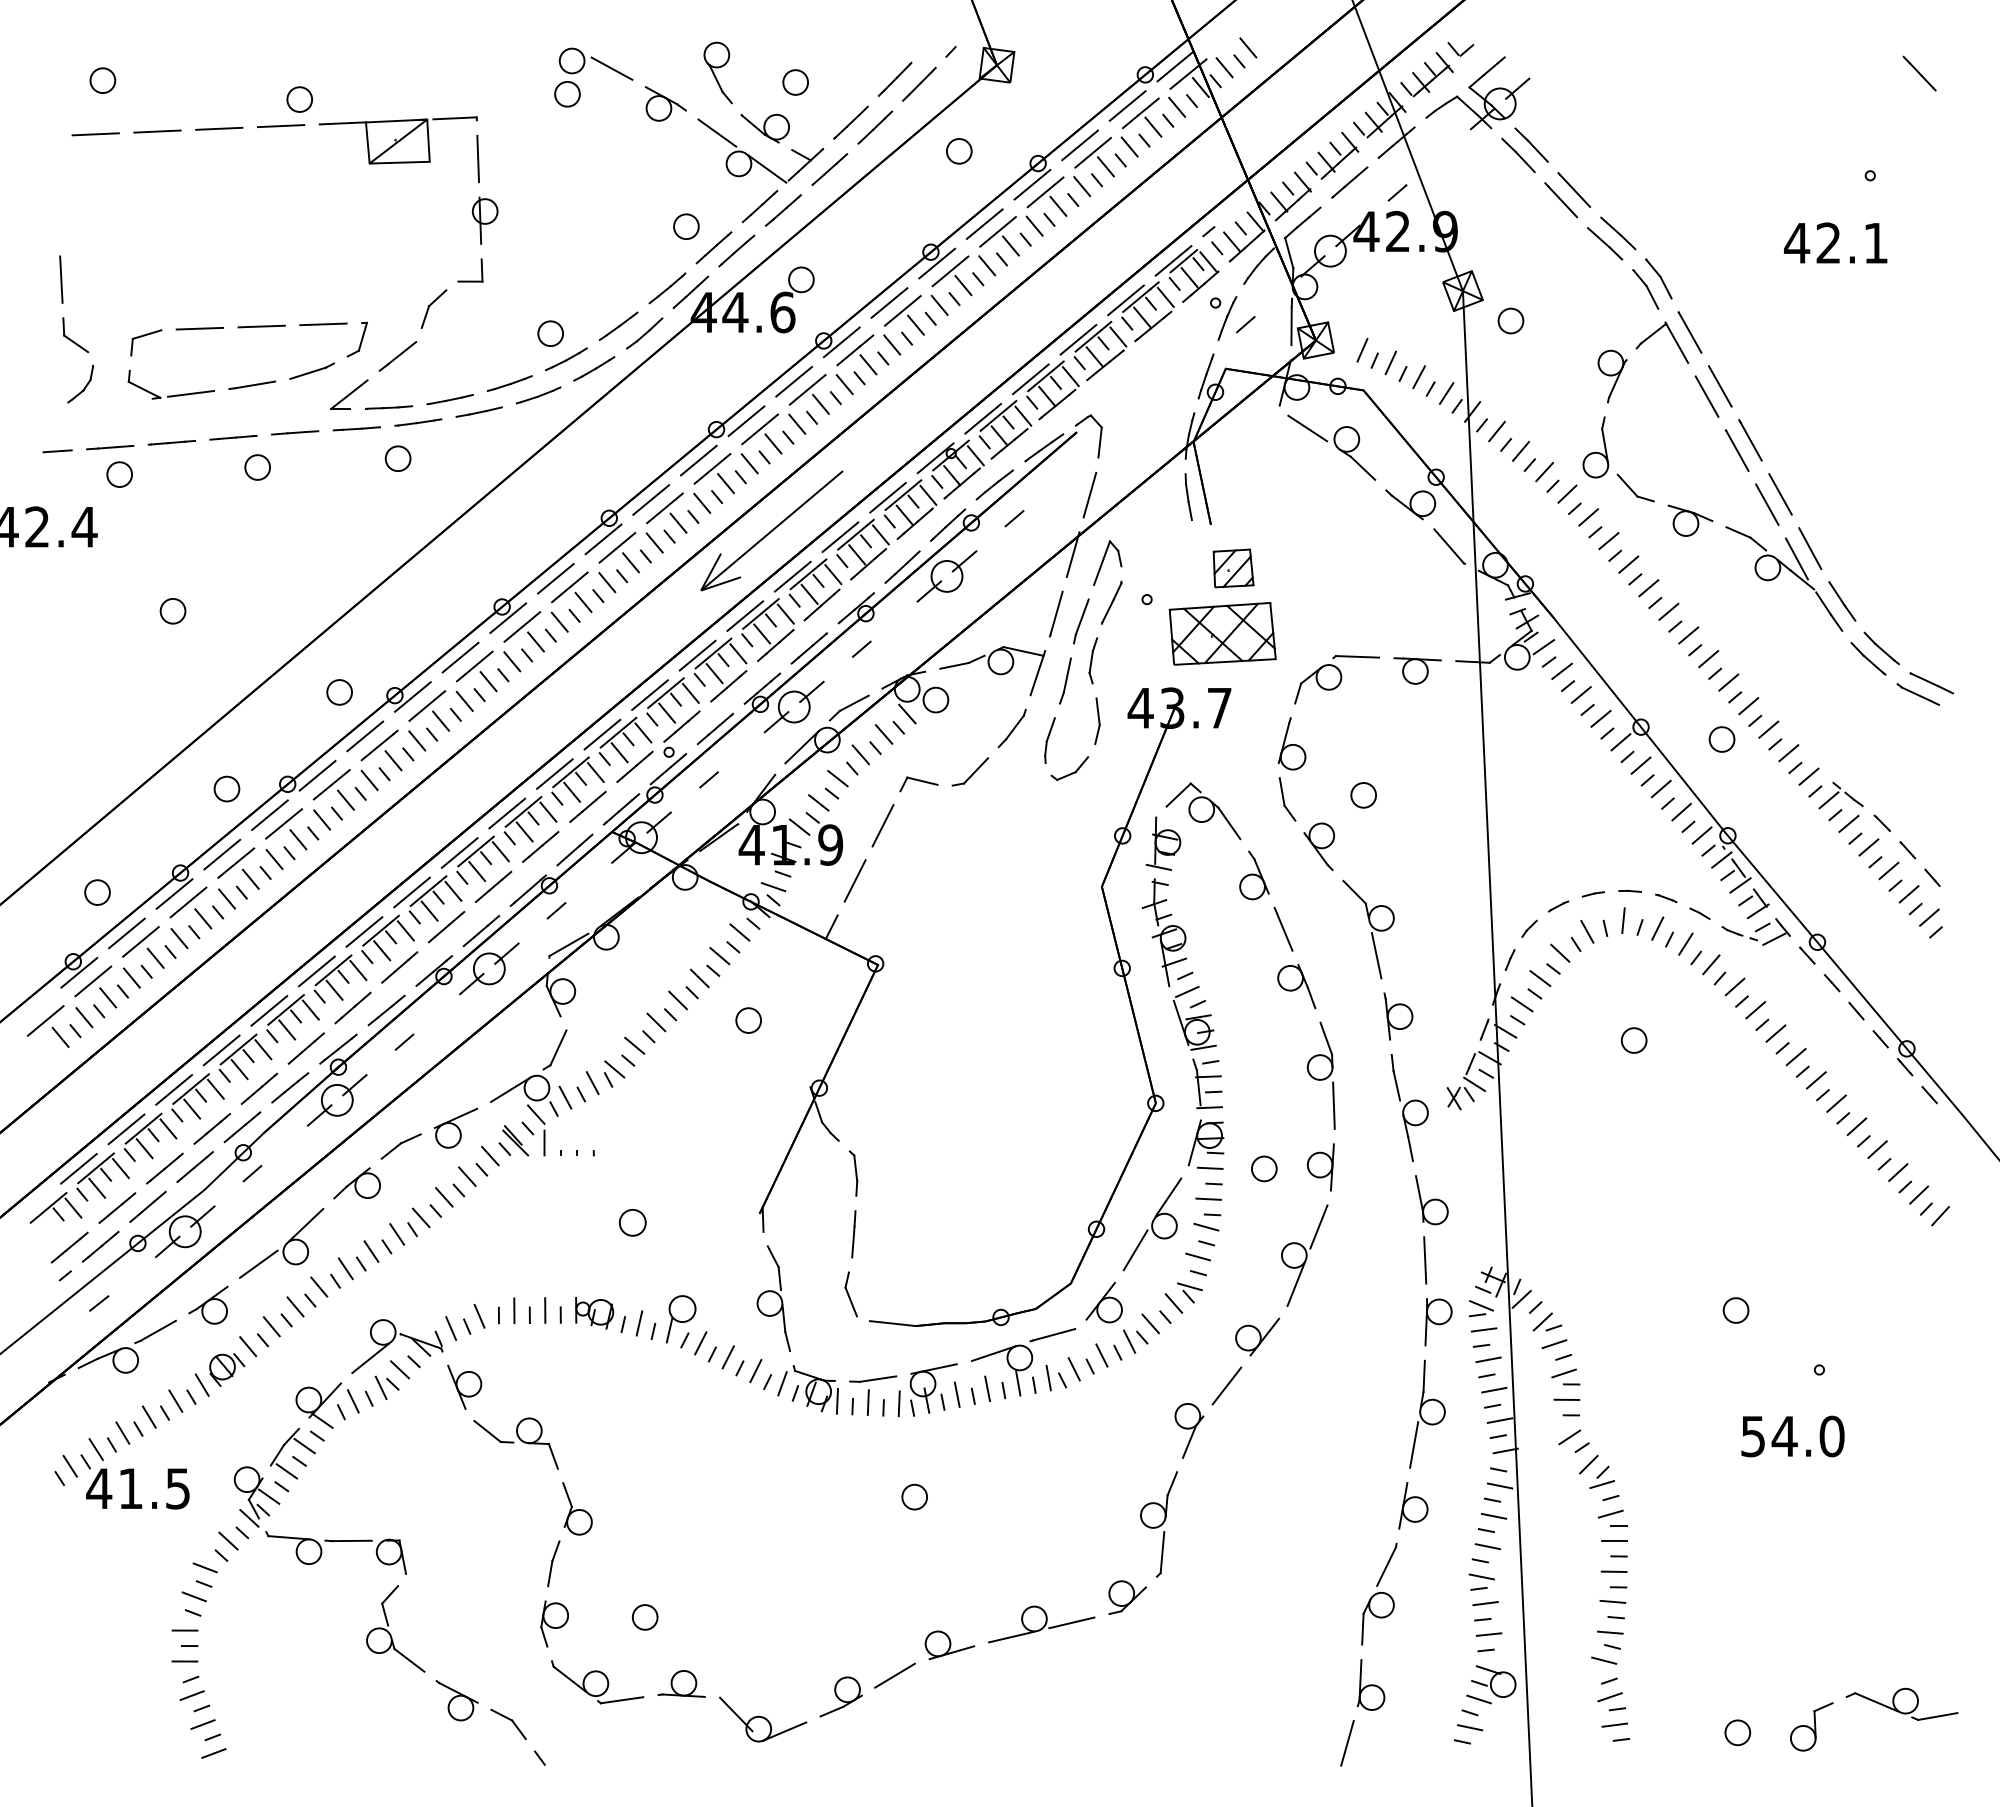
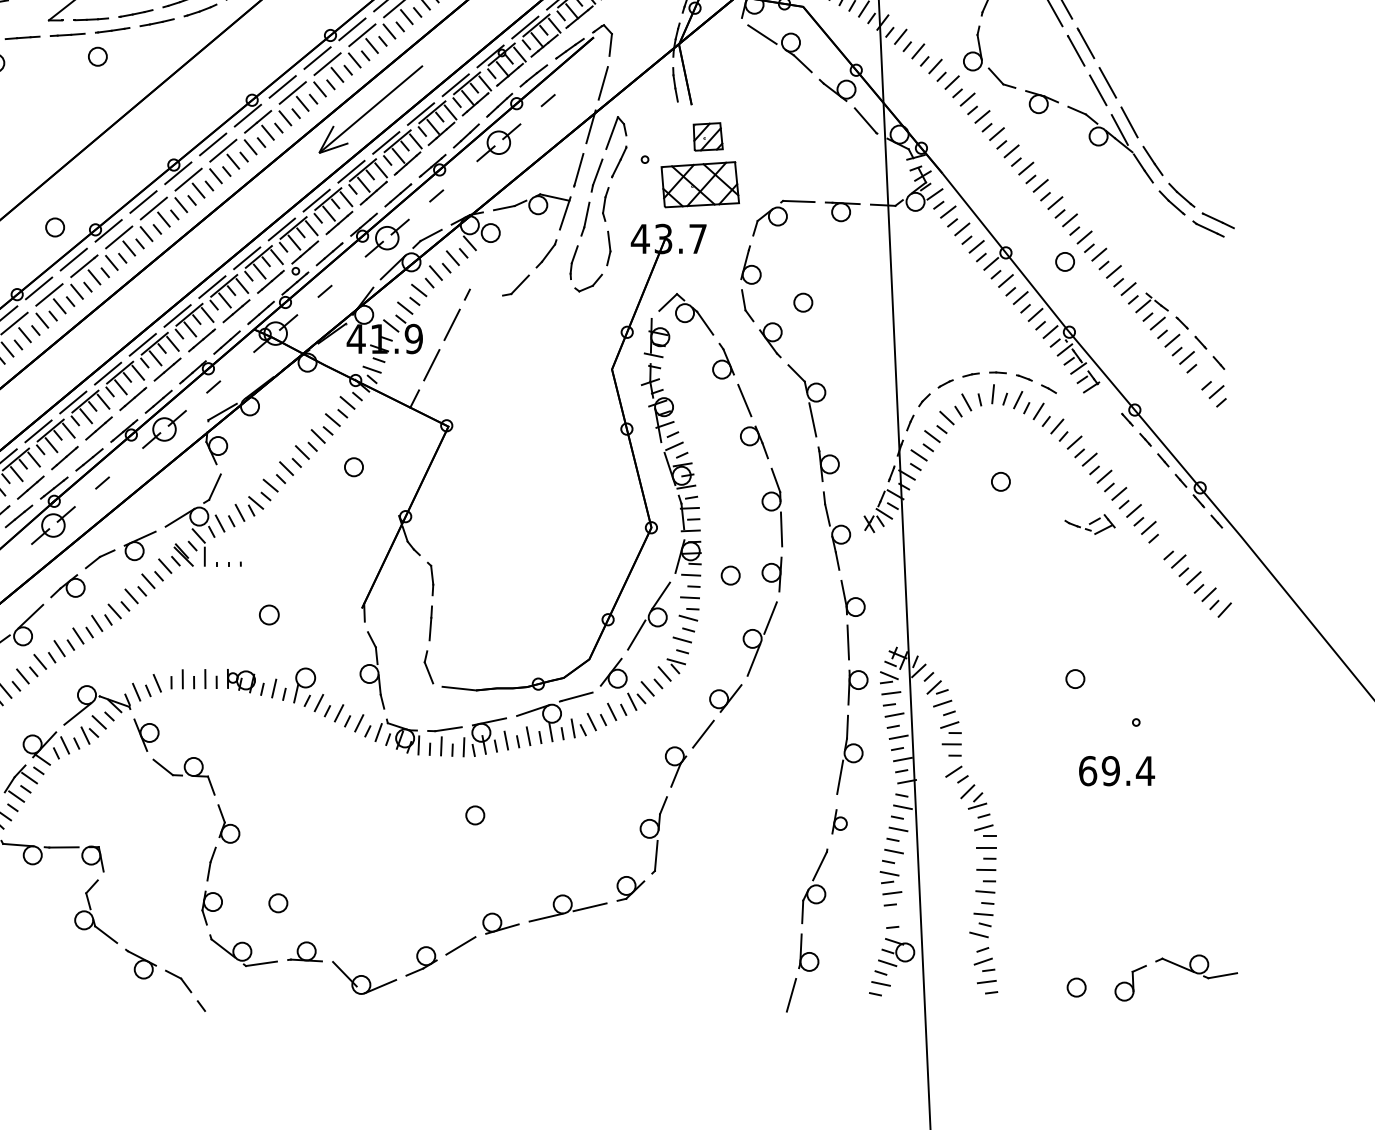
line: (922, 780) -> (480, 291), removed
line: (1908, 894) -> (1201, 375), removed
part: (1755, 931) -> (1089, 524), moved
line: (1856, 1126) -> (1163, 544), removed
text: (1793, 1436) -> (1117, 771), 54.0 -> 69.4
part: (1413, 1505) -> (839, 821), size x0.7
line: (1488, 1634) -> (894, 915), removed

